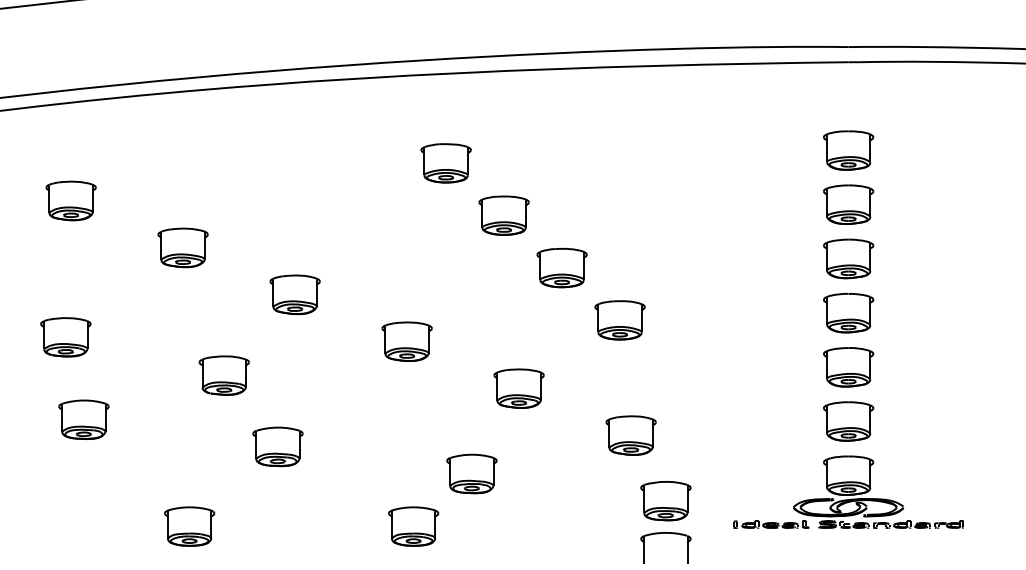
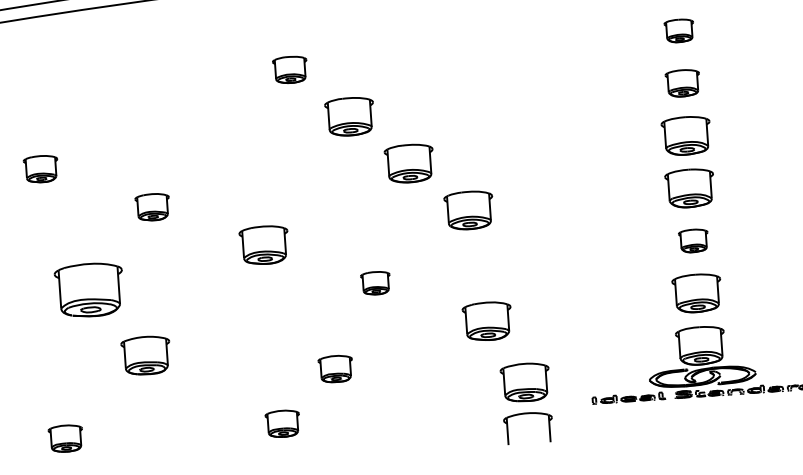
part: (848, 150) -> (679, 30), size x0.6
part: (445, 163) -> (289, 70), size x0.7
part: (848, 204) -> (682, 83), size x0.7
part: (182, 247) -> (40, 168), size x0.7
part: (294, 294) -> (152, 206), size x0.7
part: (848, 367) -> (693, 241), size x0.6
part: (223, 375) -> (88, 290), size x1.4
part: (518, 388) -> (375, 283), size x0.6
part: (471, 473) -> (335, 368), size x0.7
part: (189, 526) -> (65, 438), size x0.7
part: (413, 526) -> (282, 423), size x0.7

